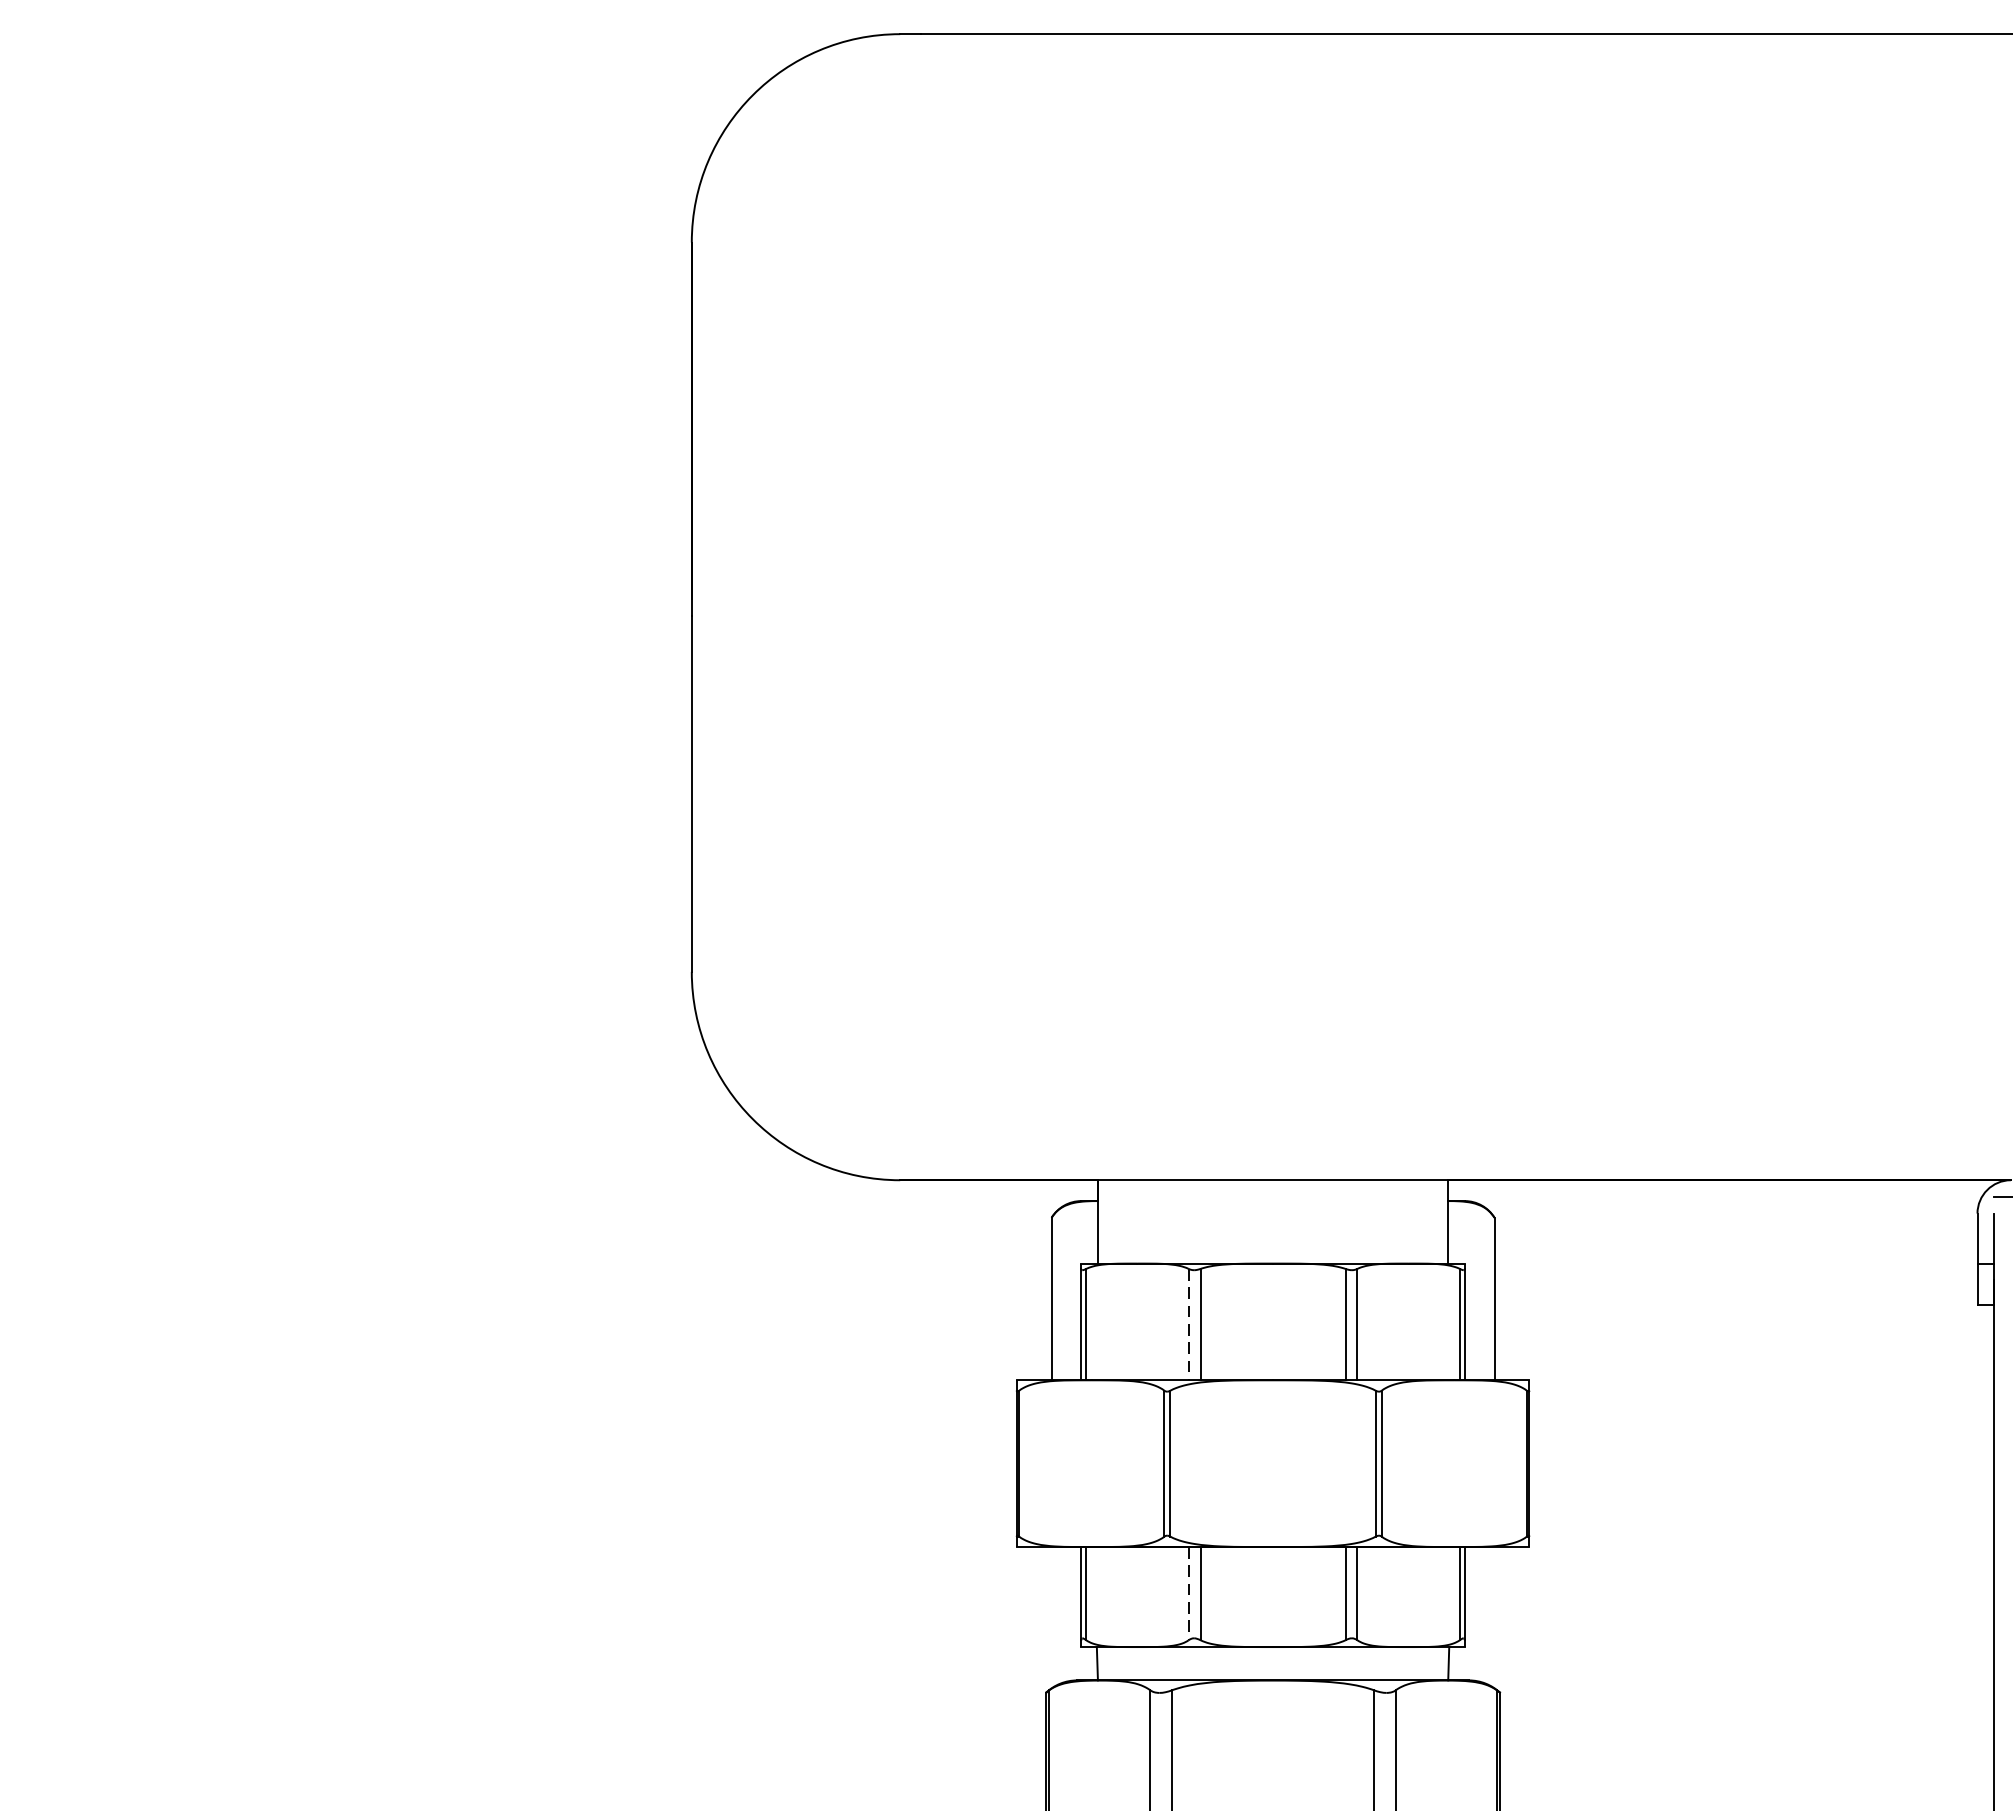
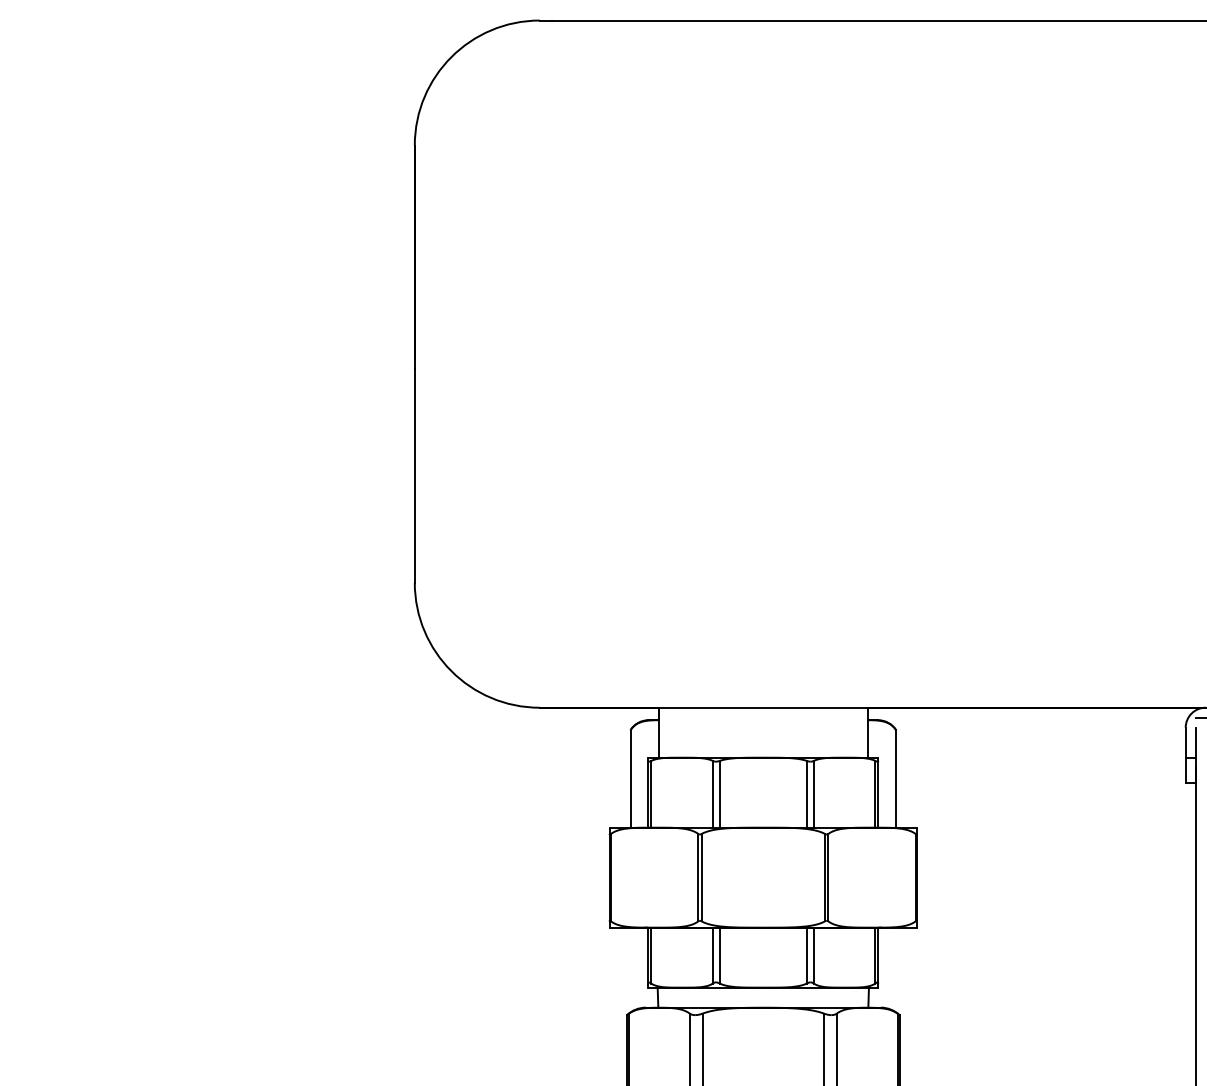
line: (1188, 1324) -> (712, 794), dashed -> solid
line: (1188, 1593) -> (712, 955), dashed -> solid

